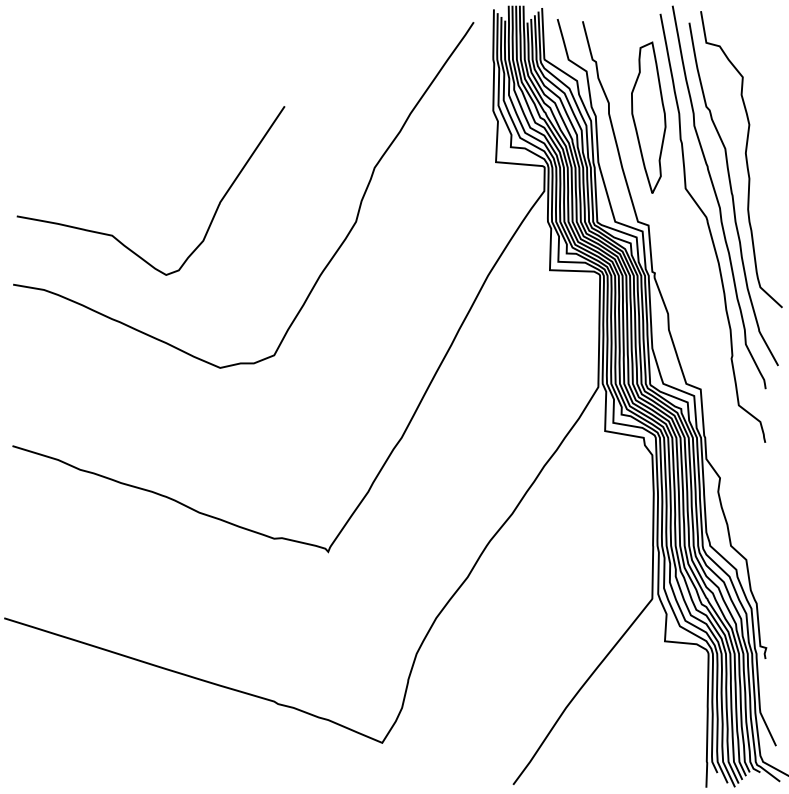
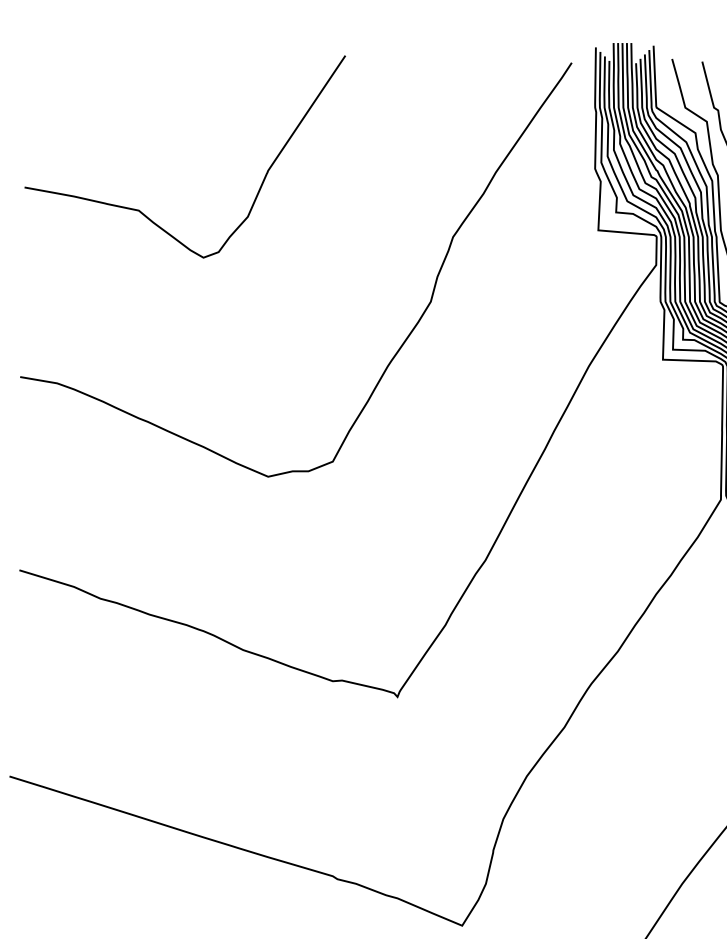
curve: (116, 237) -> (143, 212), moved

